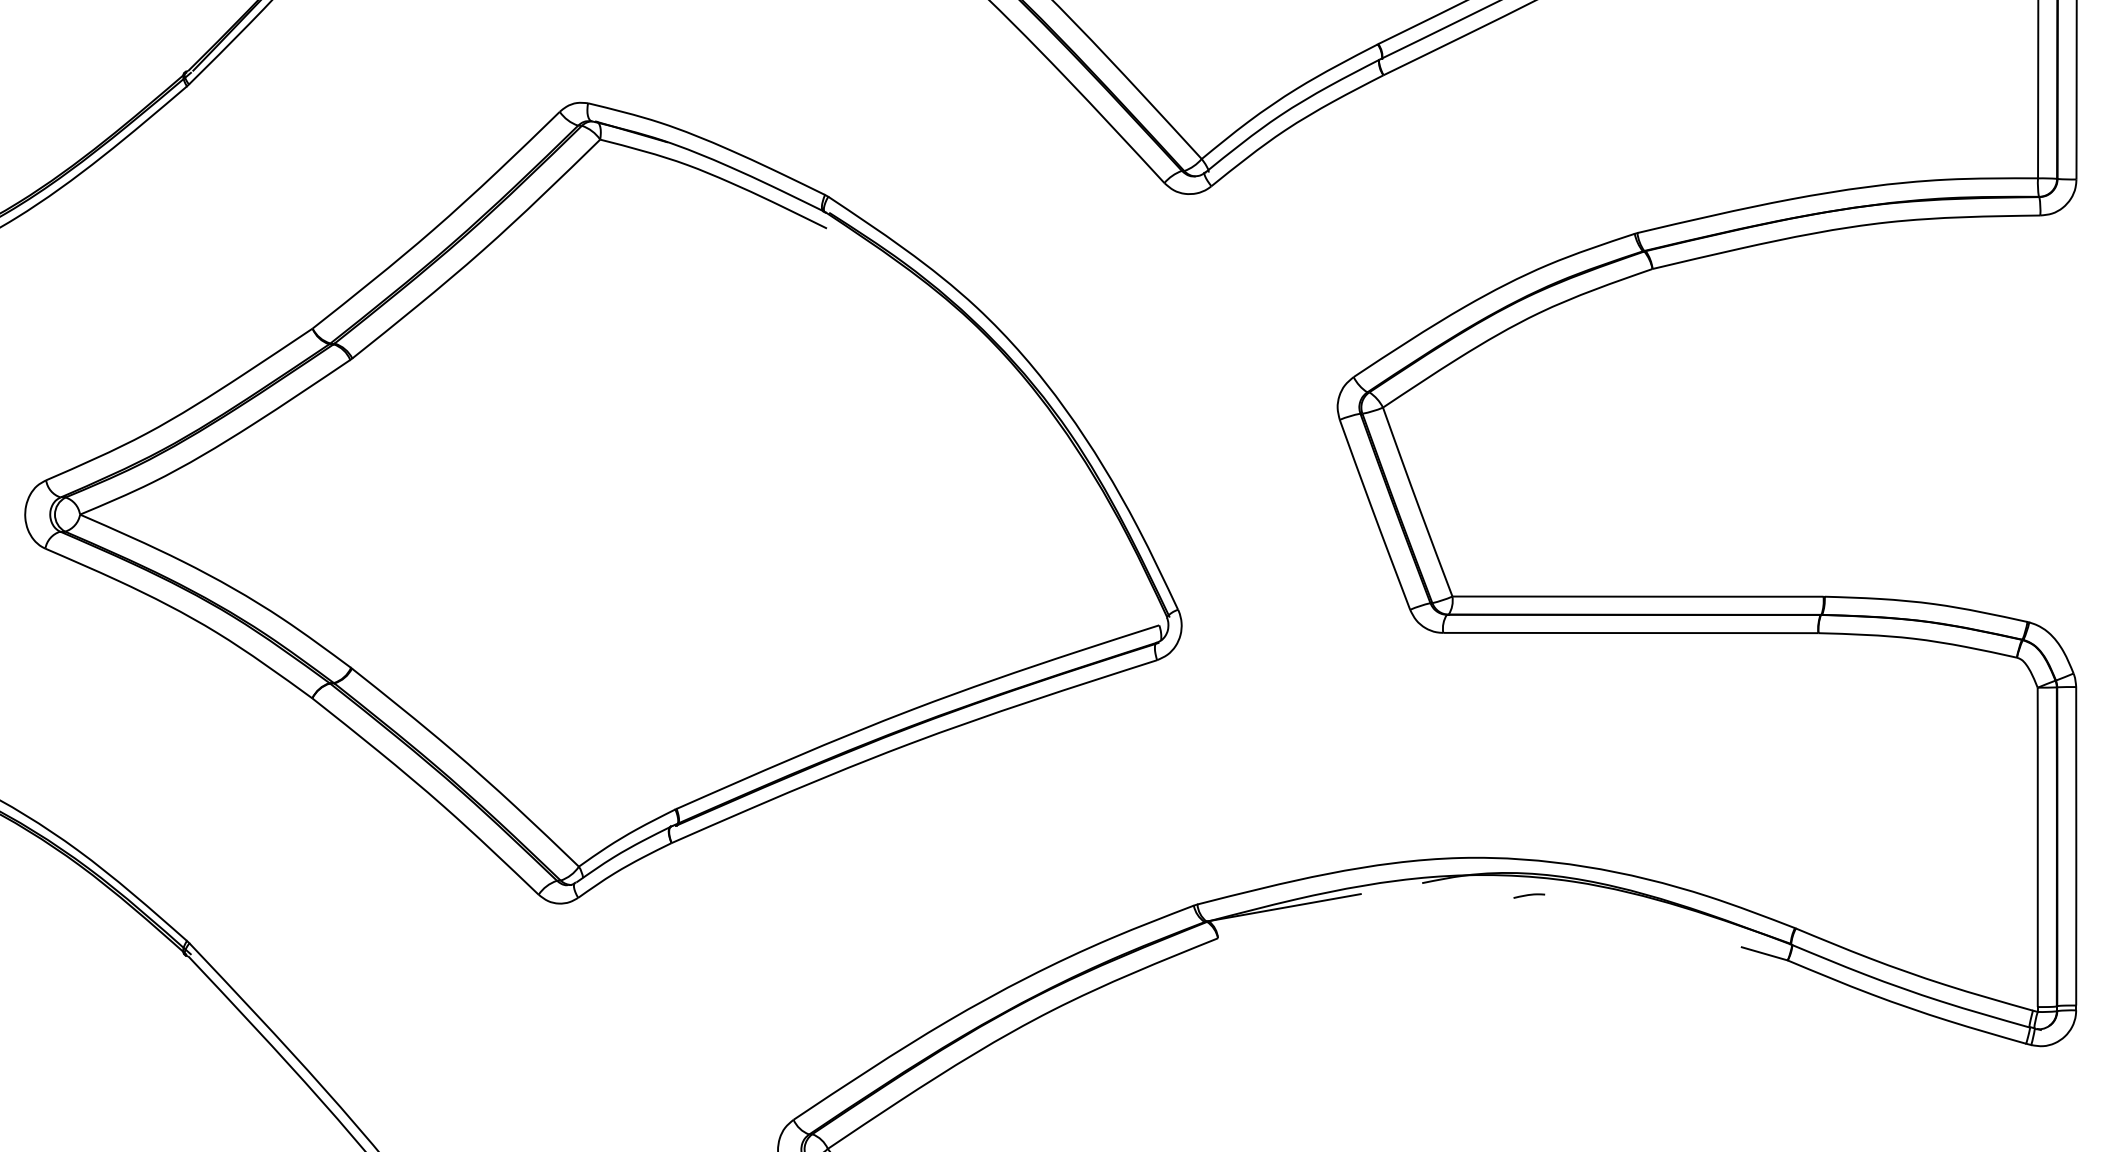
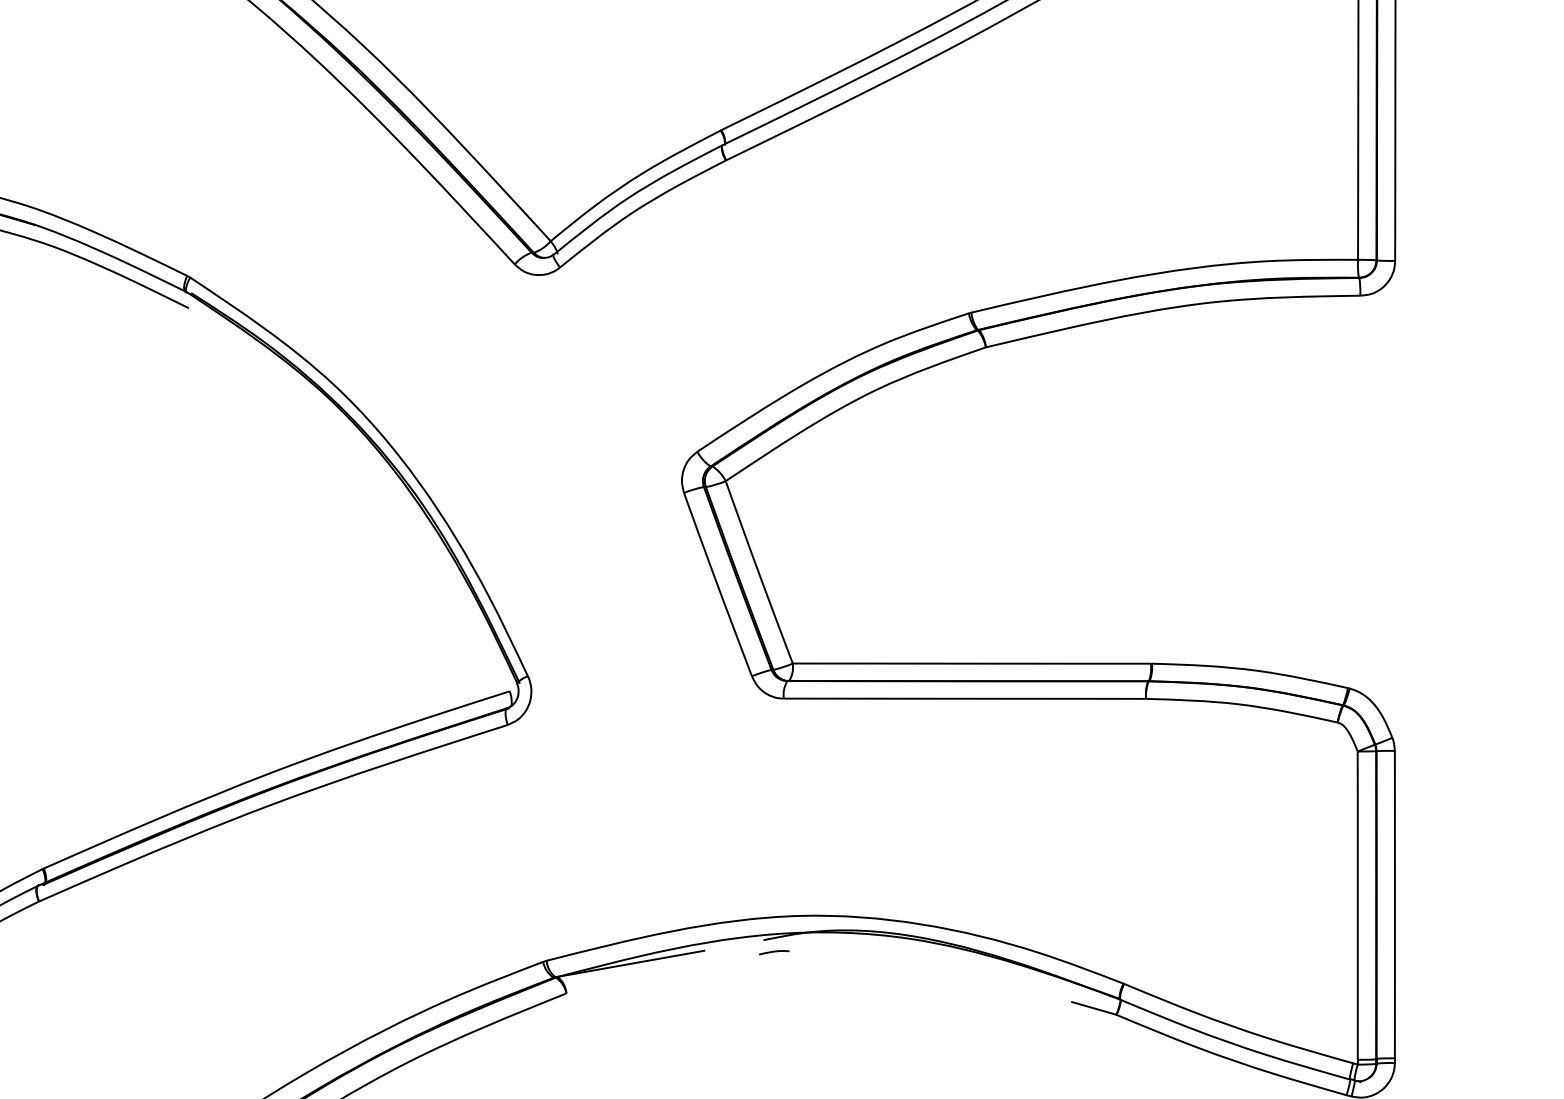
curve: (1529, 895) -> (774, 952), moved

